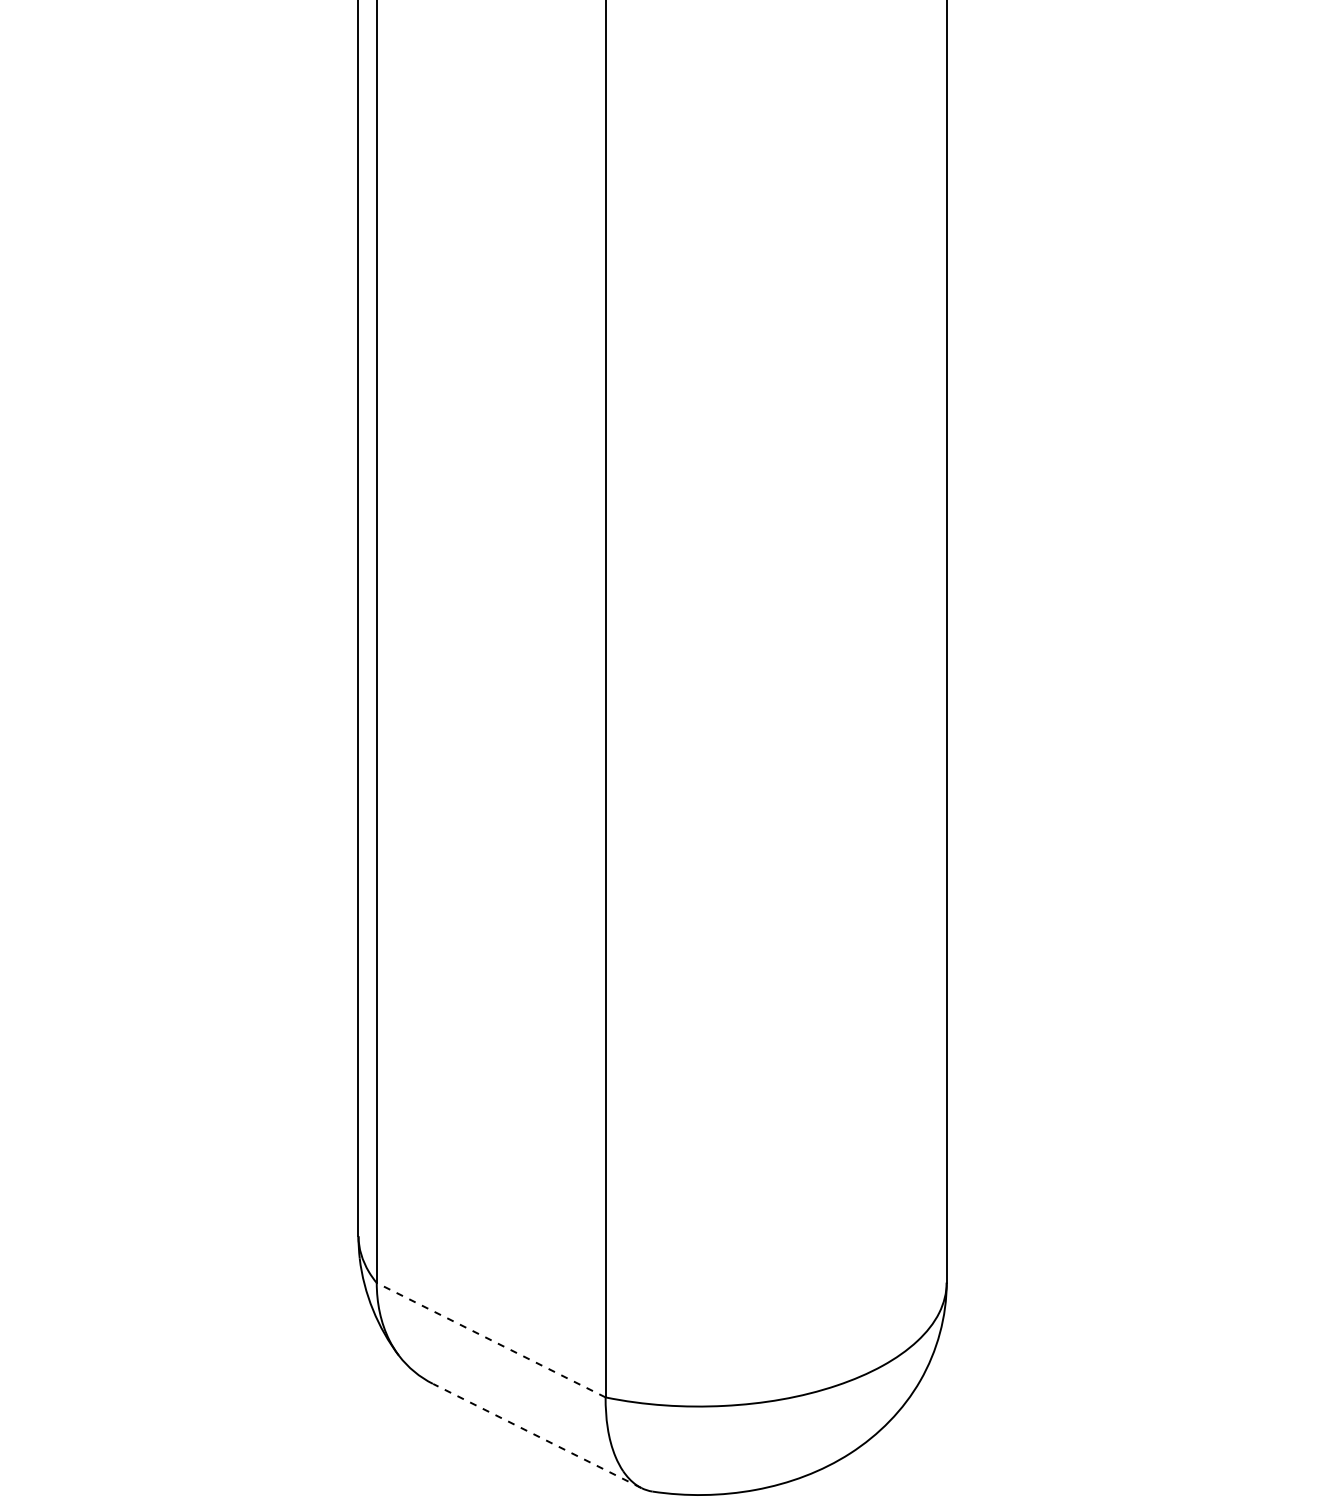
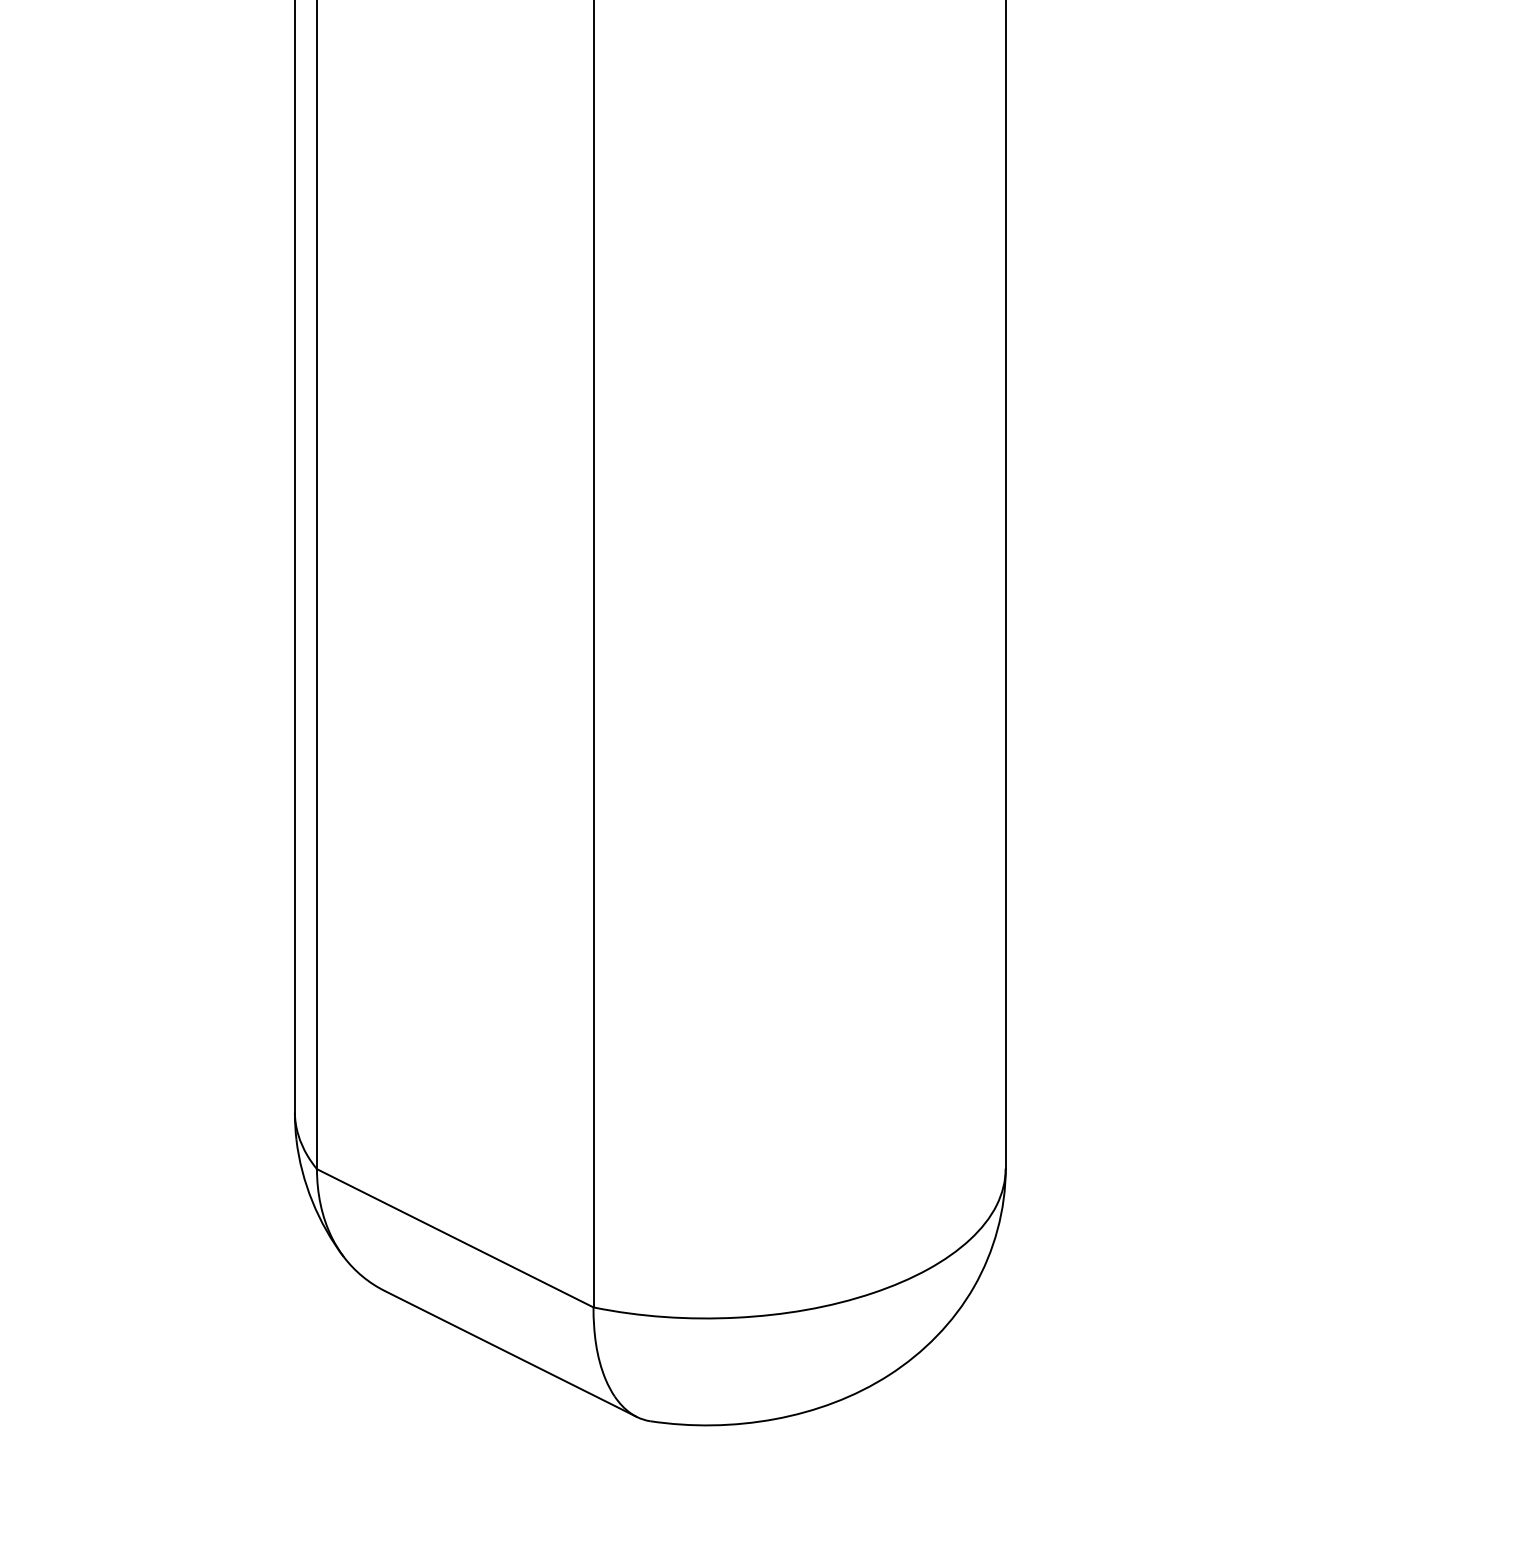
line: (491, 1340) -> (455, 1238), dashed -> solid
line: (536, 1435) -> (510, 1353), dashed -> solid

